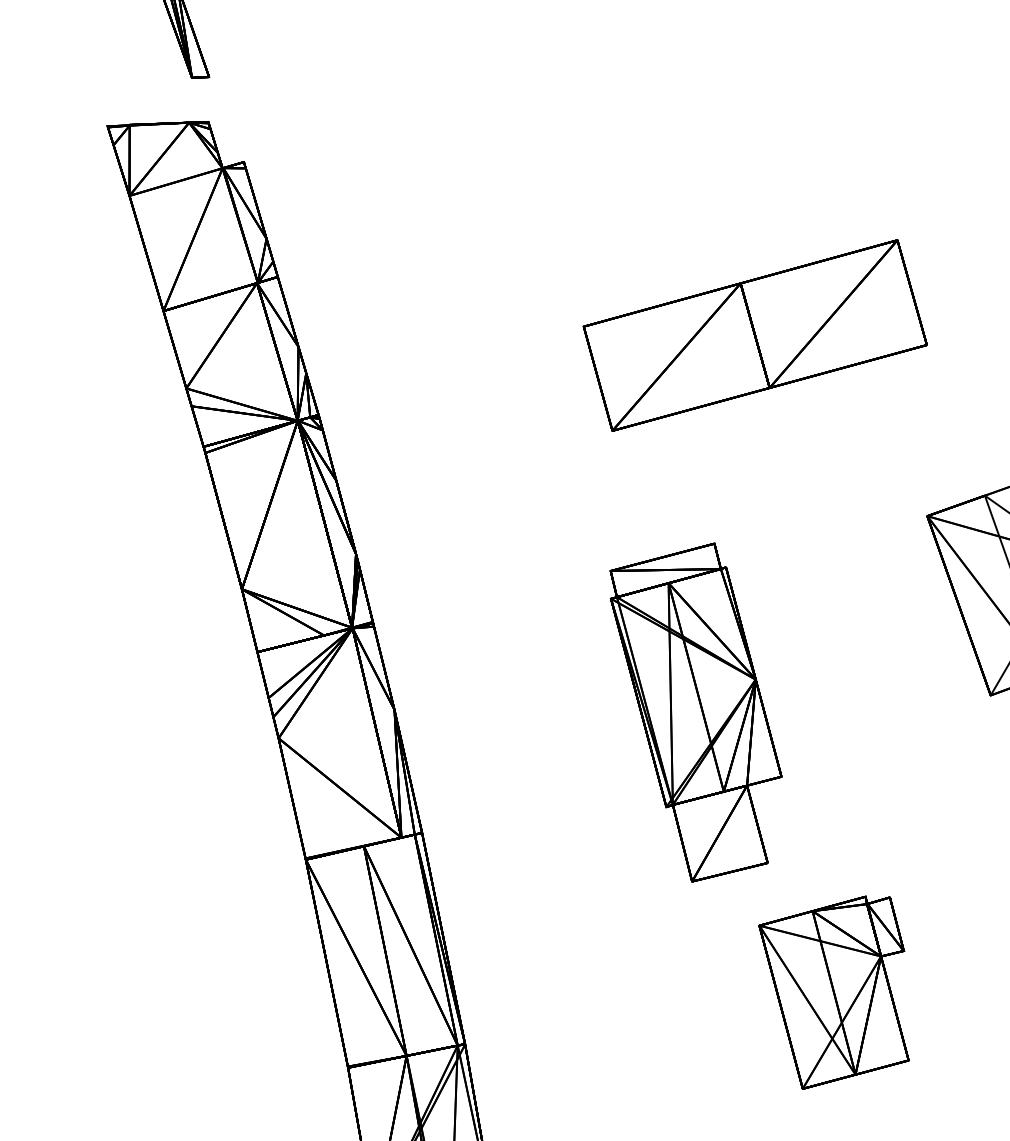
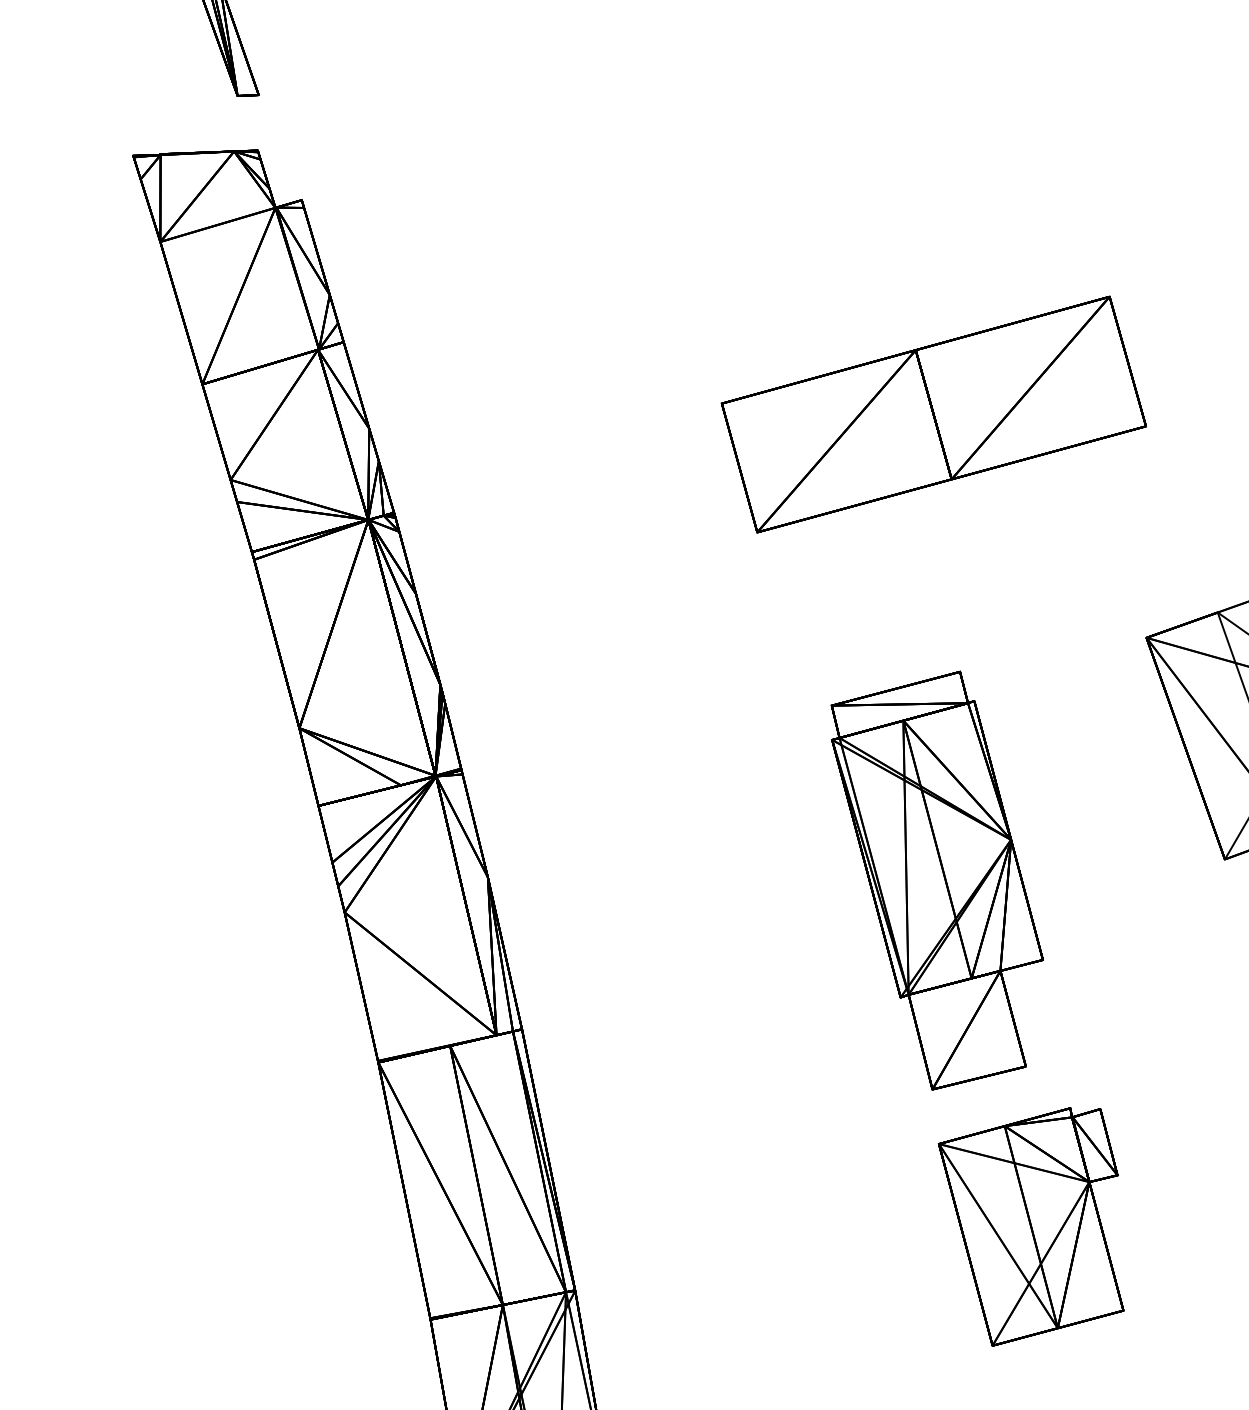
part: (695, 712) -> (936, 880), moved

